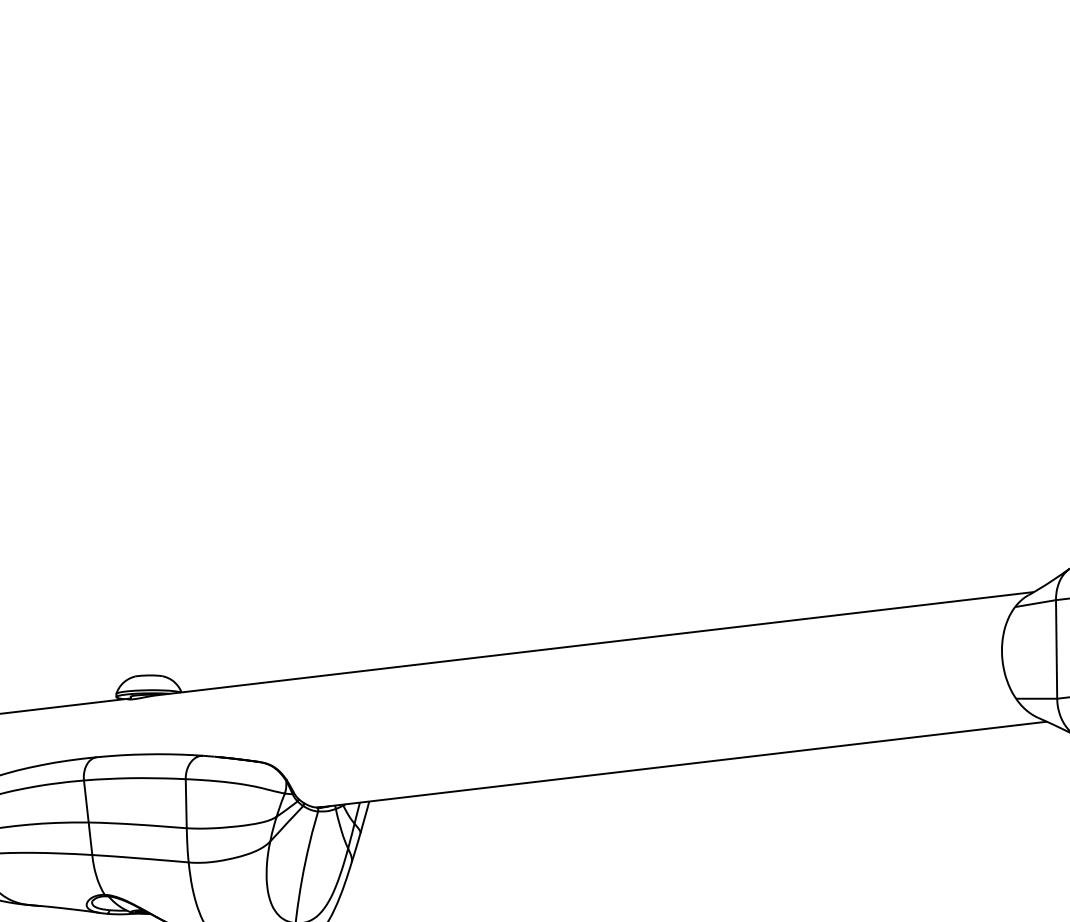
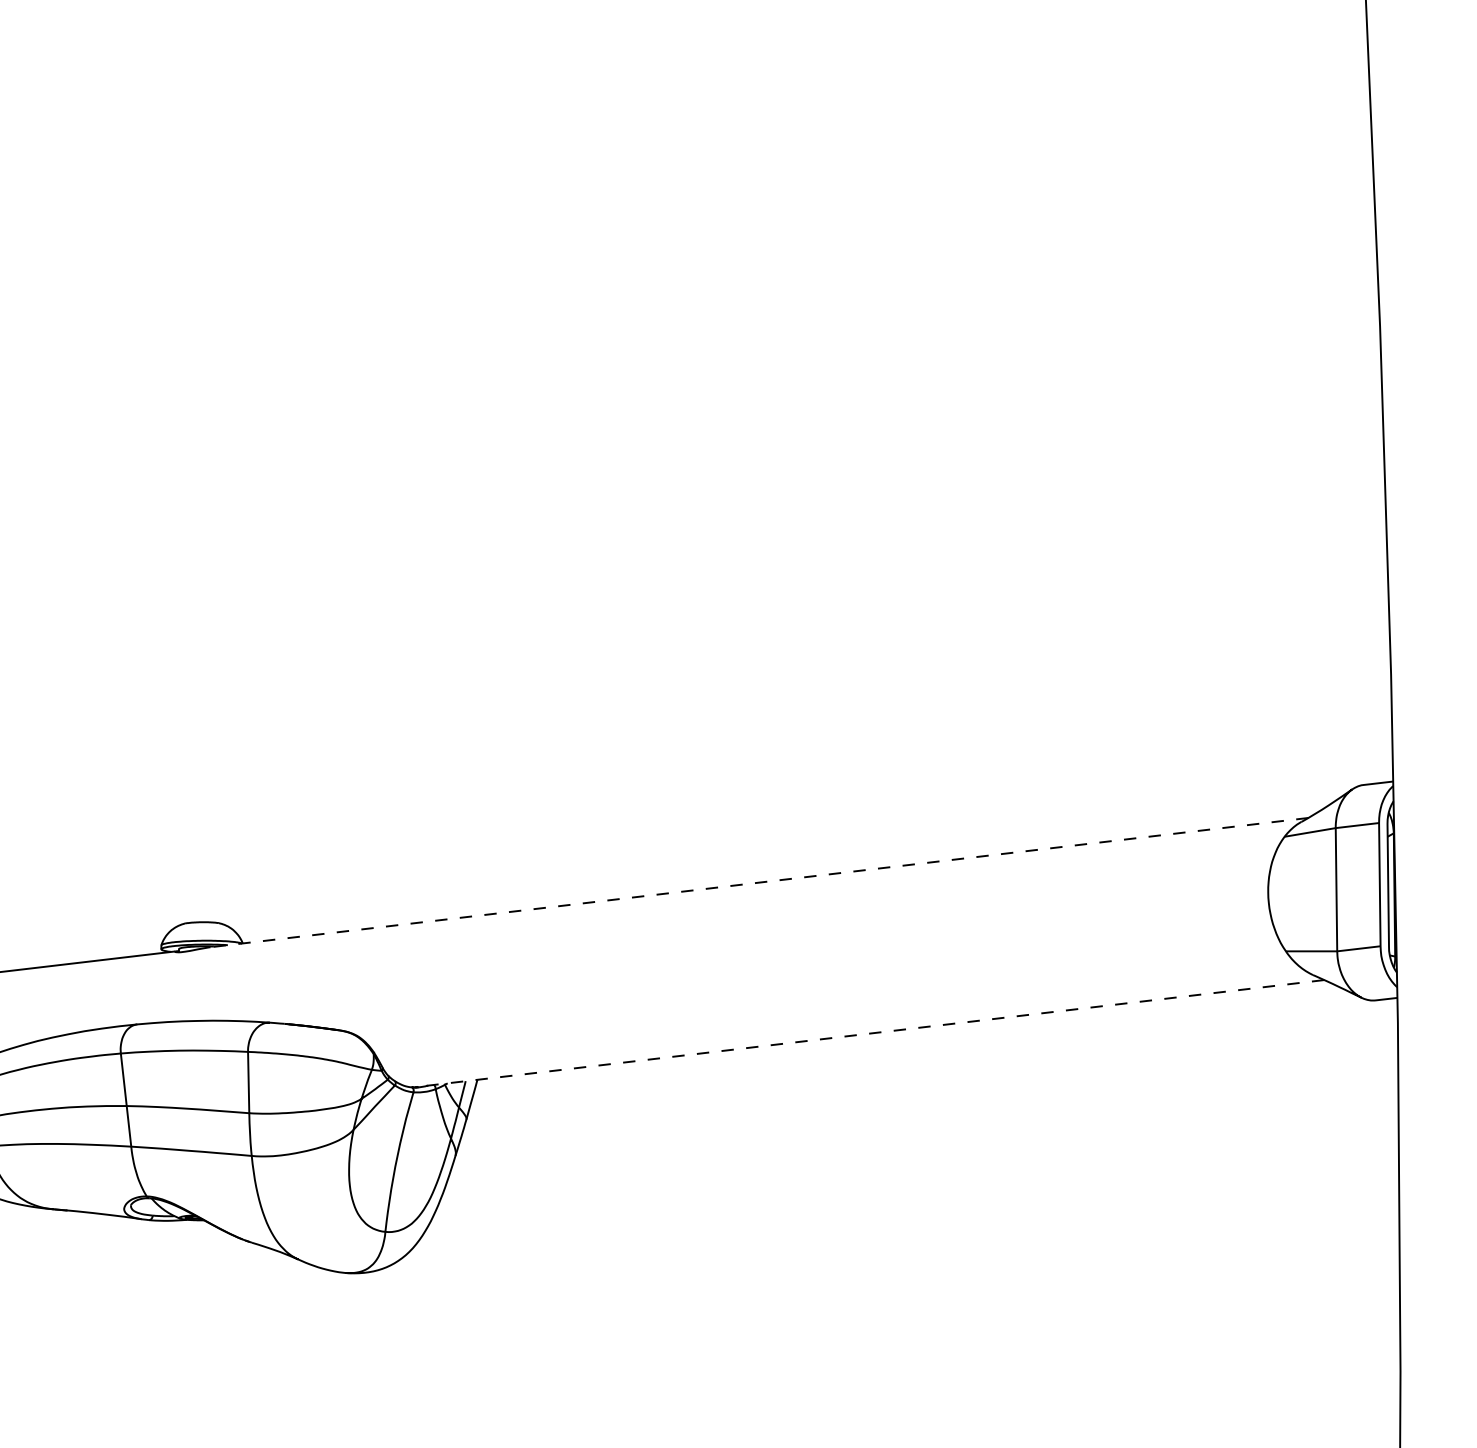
line: (594, 643) -> (759, 882), solid -> dashed
line: (681, 764) -> (867, 1033), solid -> dashed

